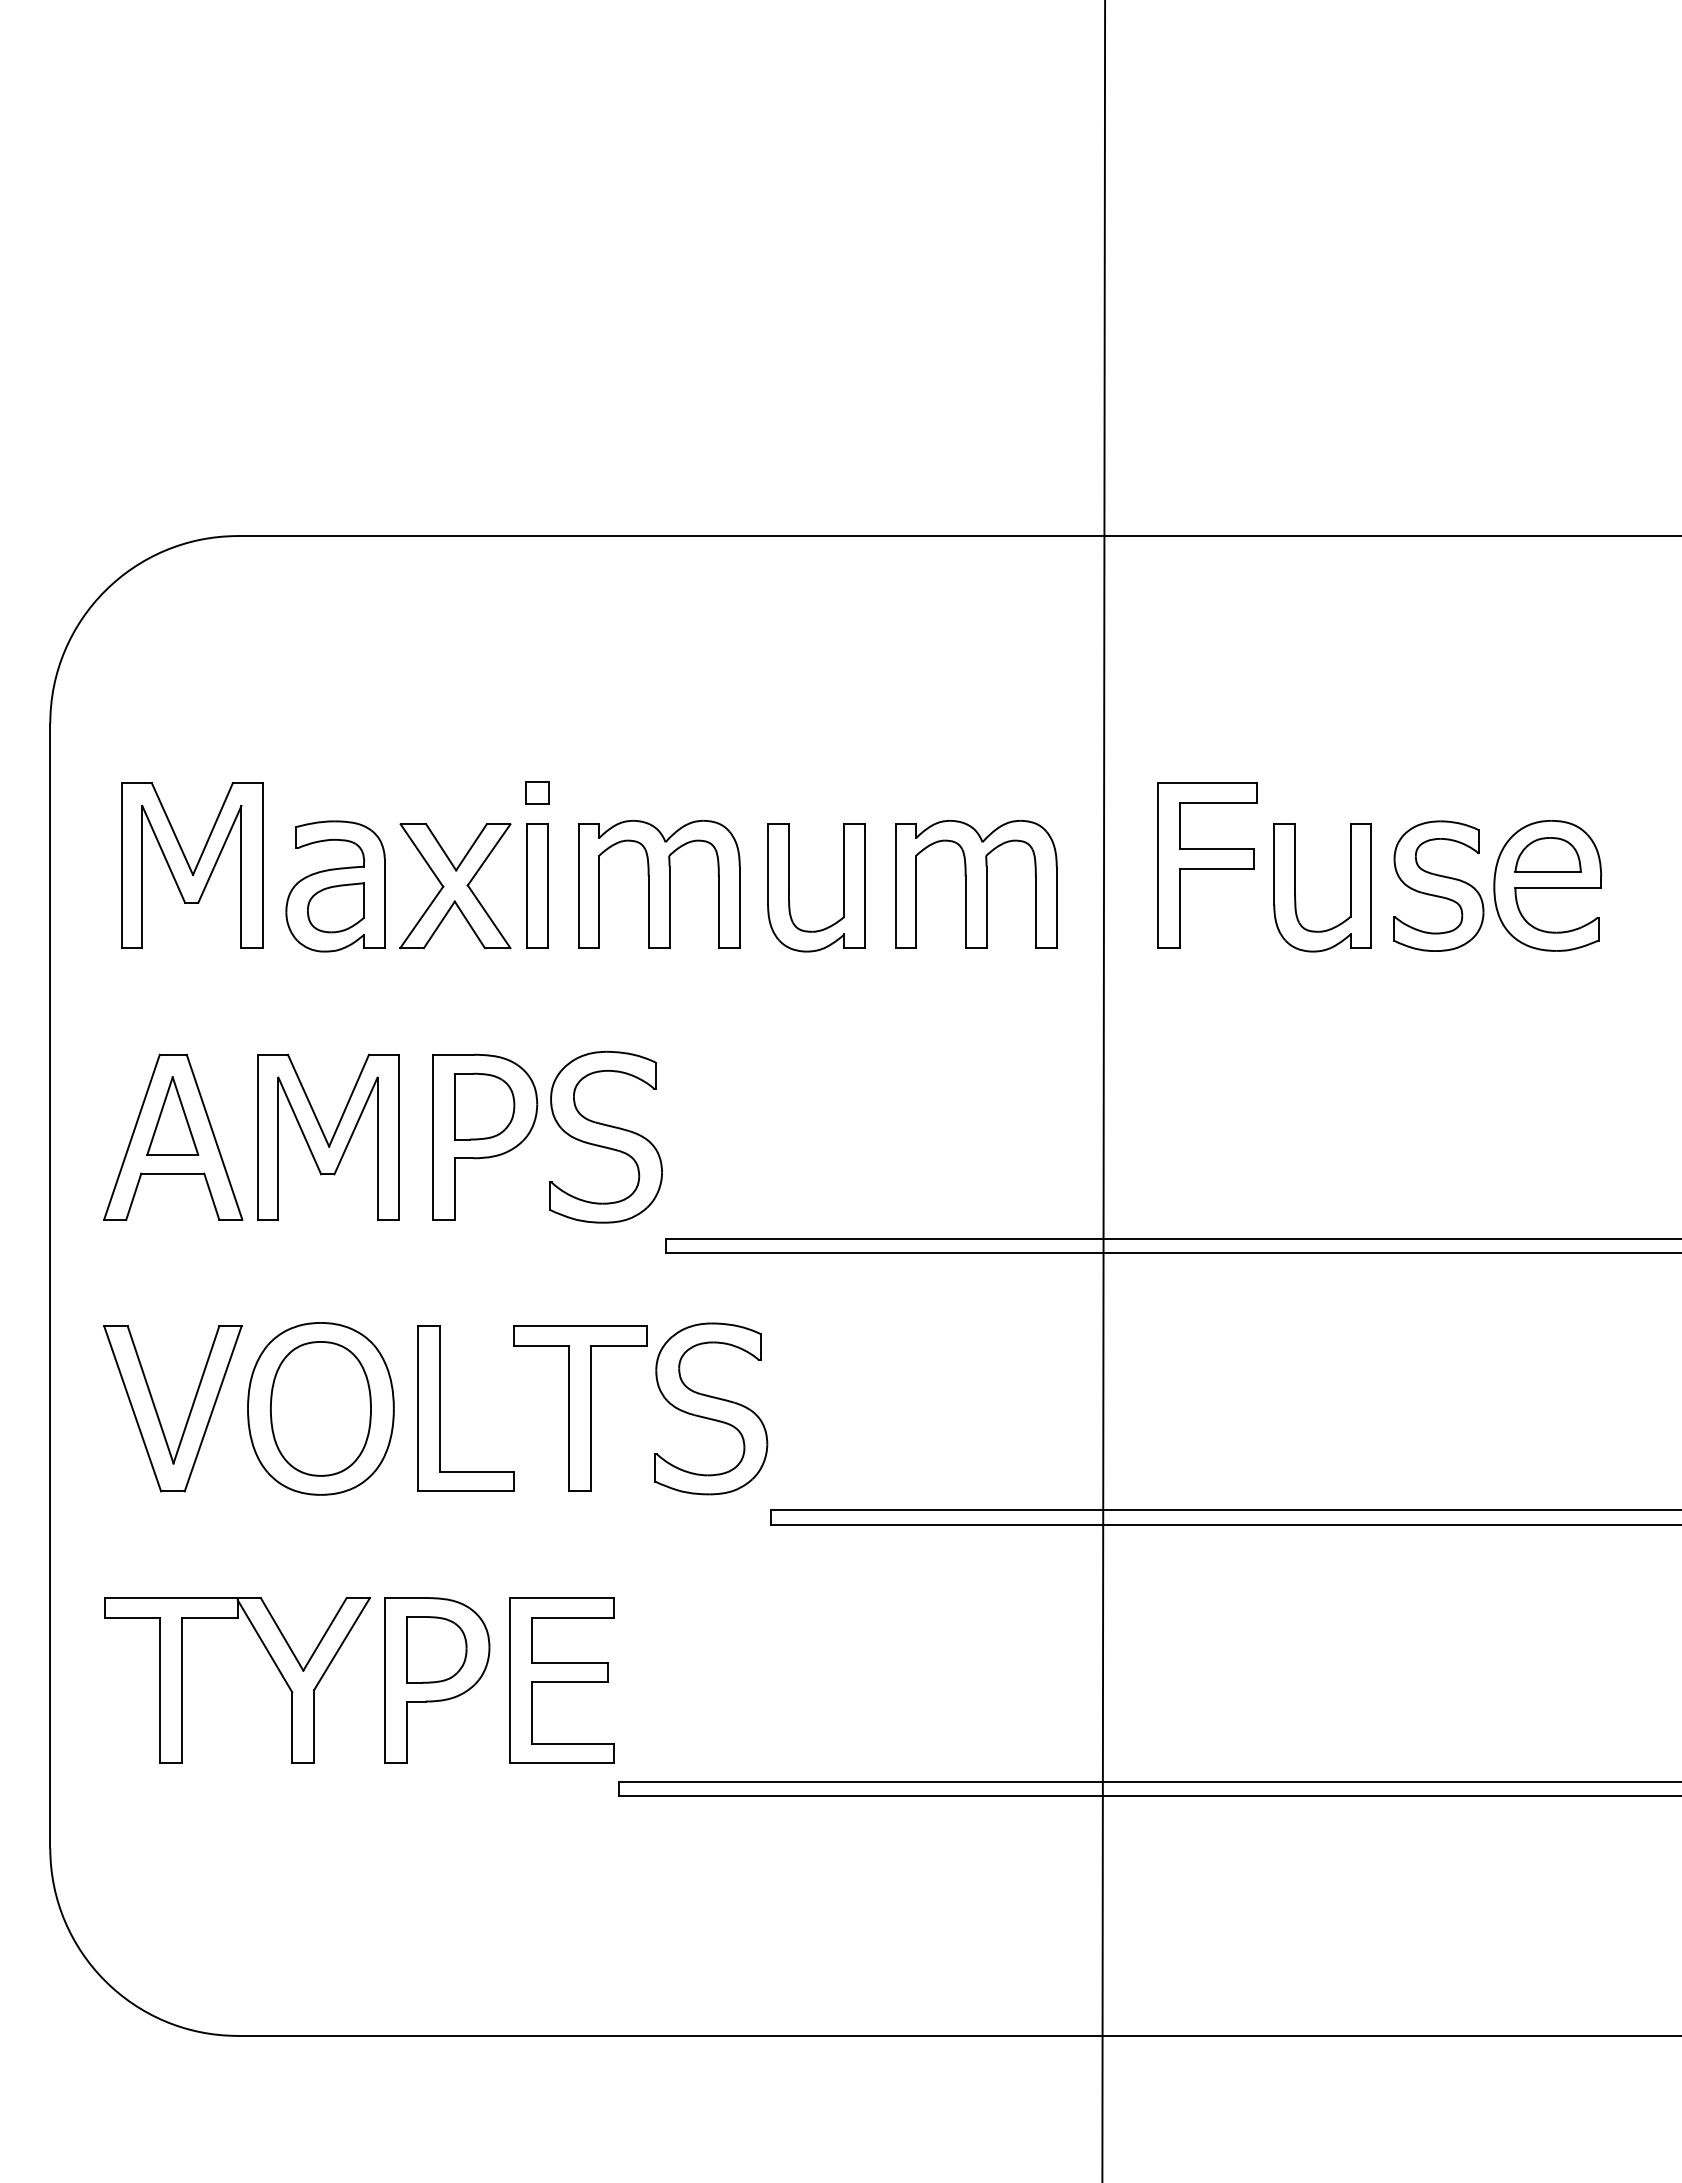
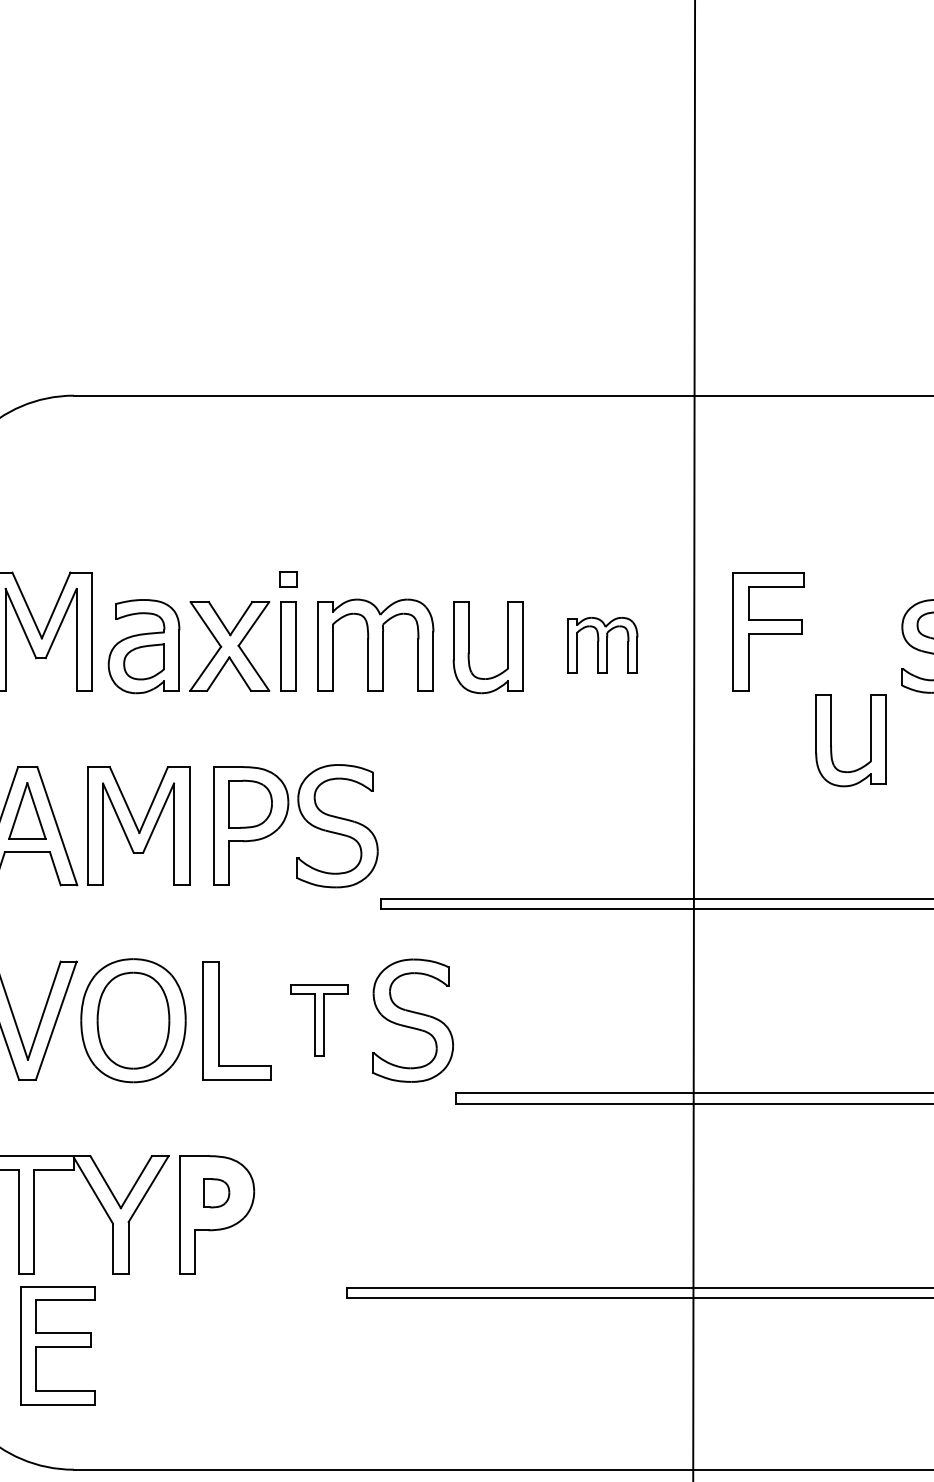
part: (976, 884) -> (602, 645), size x0.6
part: (1295, 887) -> (831, 740), moved
part: (580, 1408) -> (319, 1020), size x0.6
part: (436, 1649) -> (216, 1193), size x0.6
part: (561, 1680) -> (57, 1345), moved

